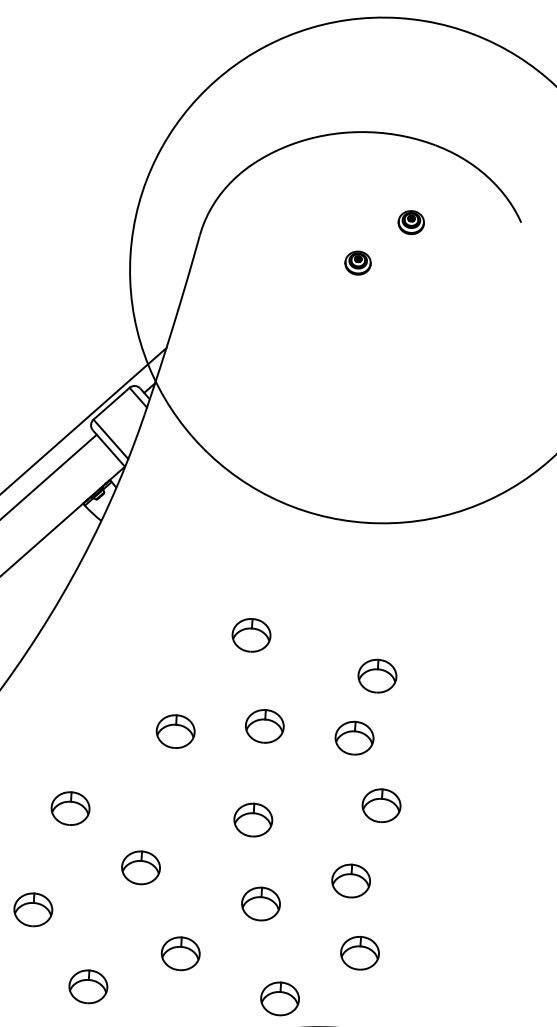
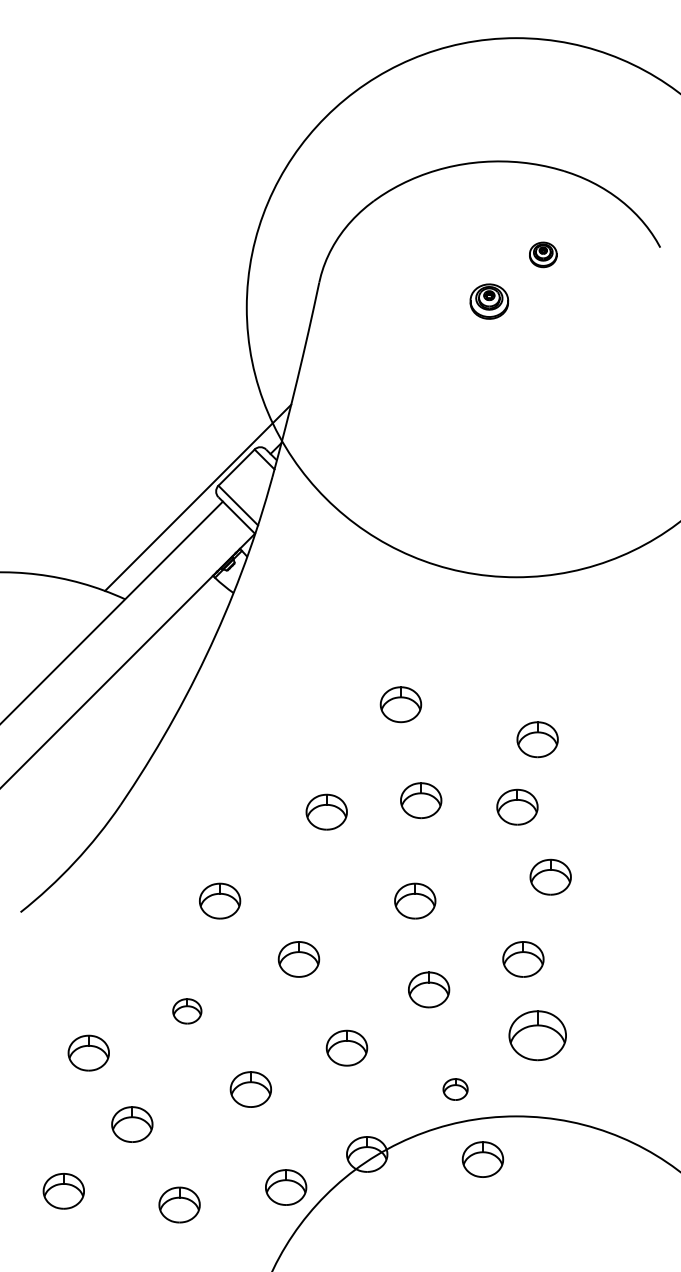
part: (358, 263) -> (489, 301), size x1.4
part: (33, 910) -> (187, 1011), size x0.7
part: (359, 953) -> (537, 1035), size x1.4
part: (279, 998) -> (455, 1089), size x0.6

